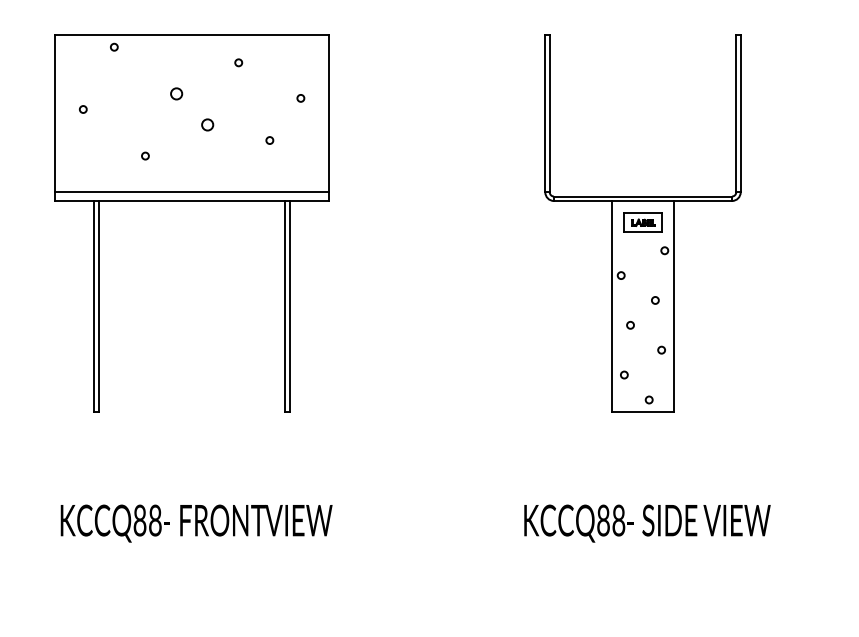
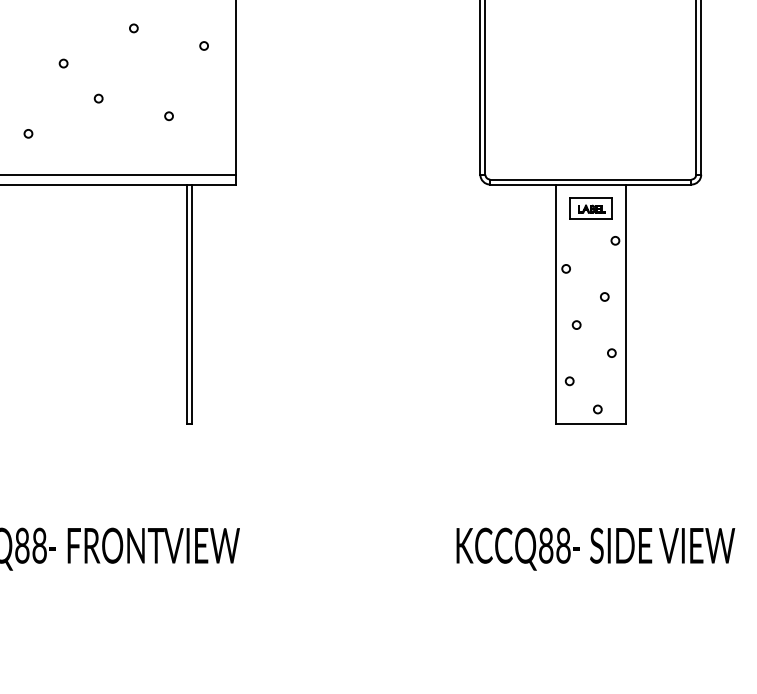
circle: (176, 93) -> (63, 63), size x0.62
circle: (300, 98) -> (203, 46), moved
circle: (207, 124) -> (98, 98), size x0.62

